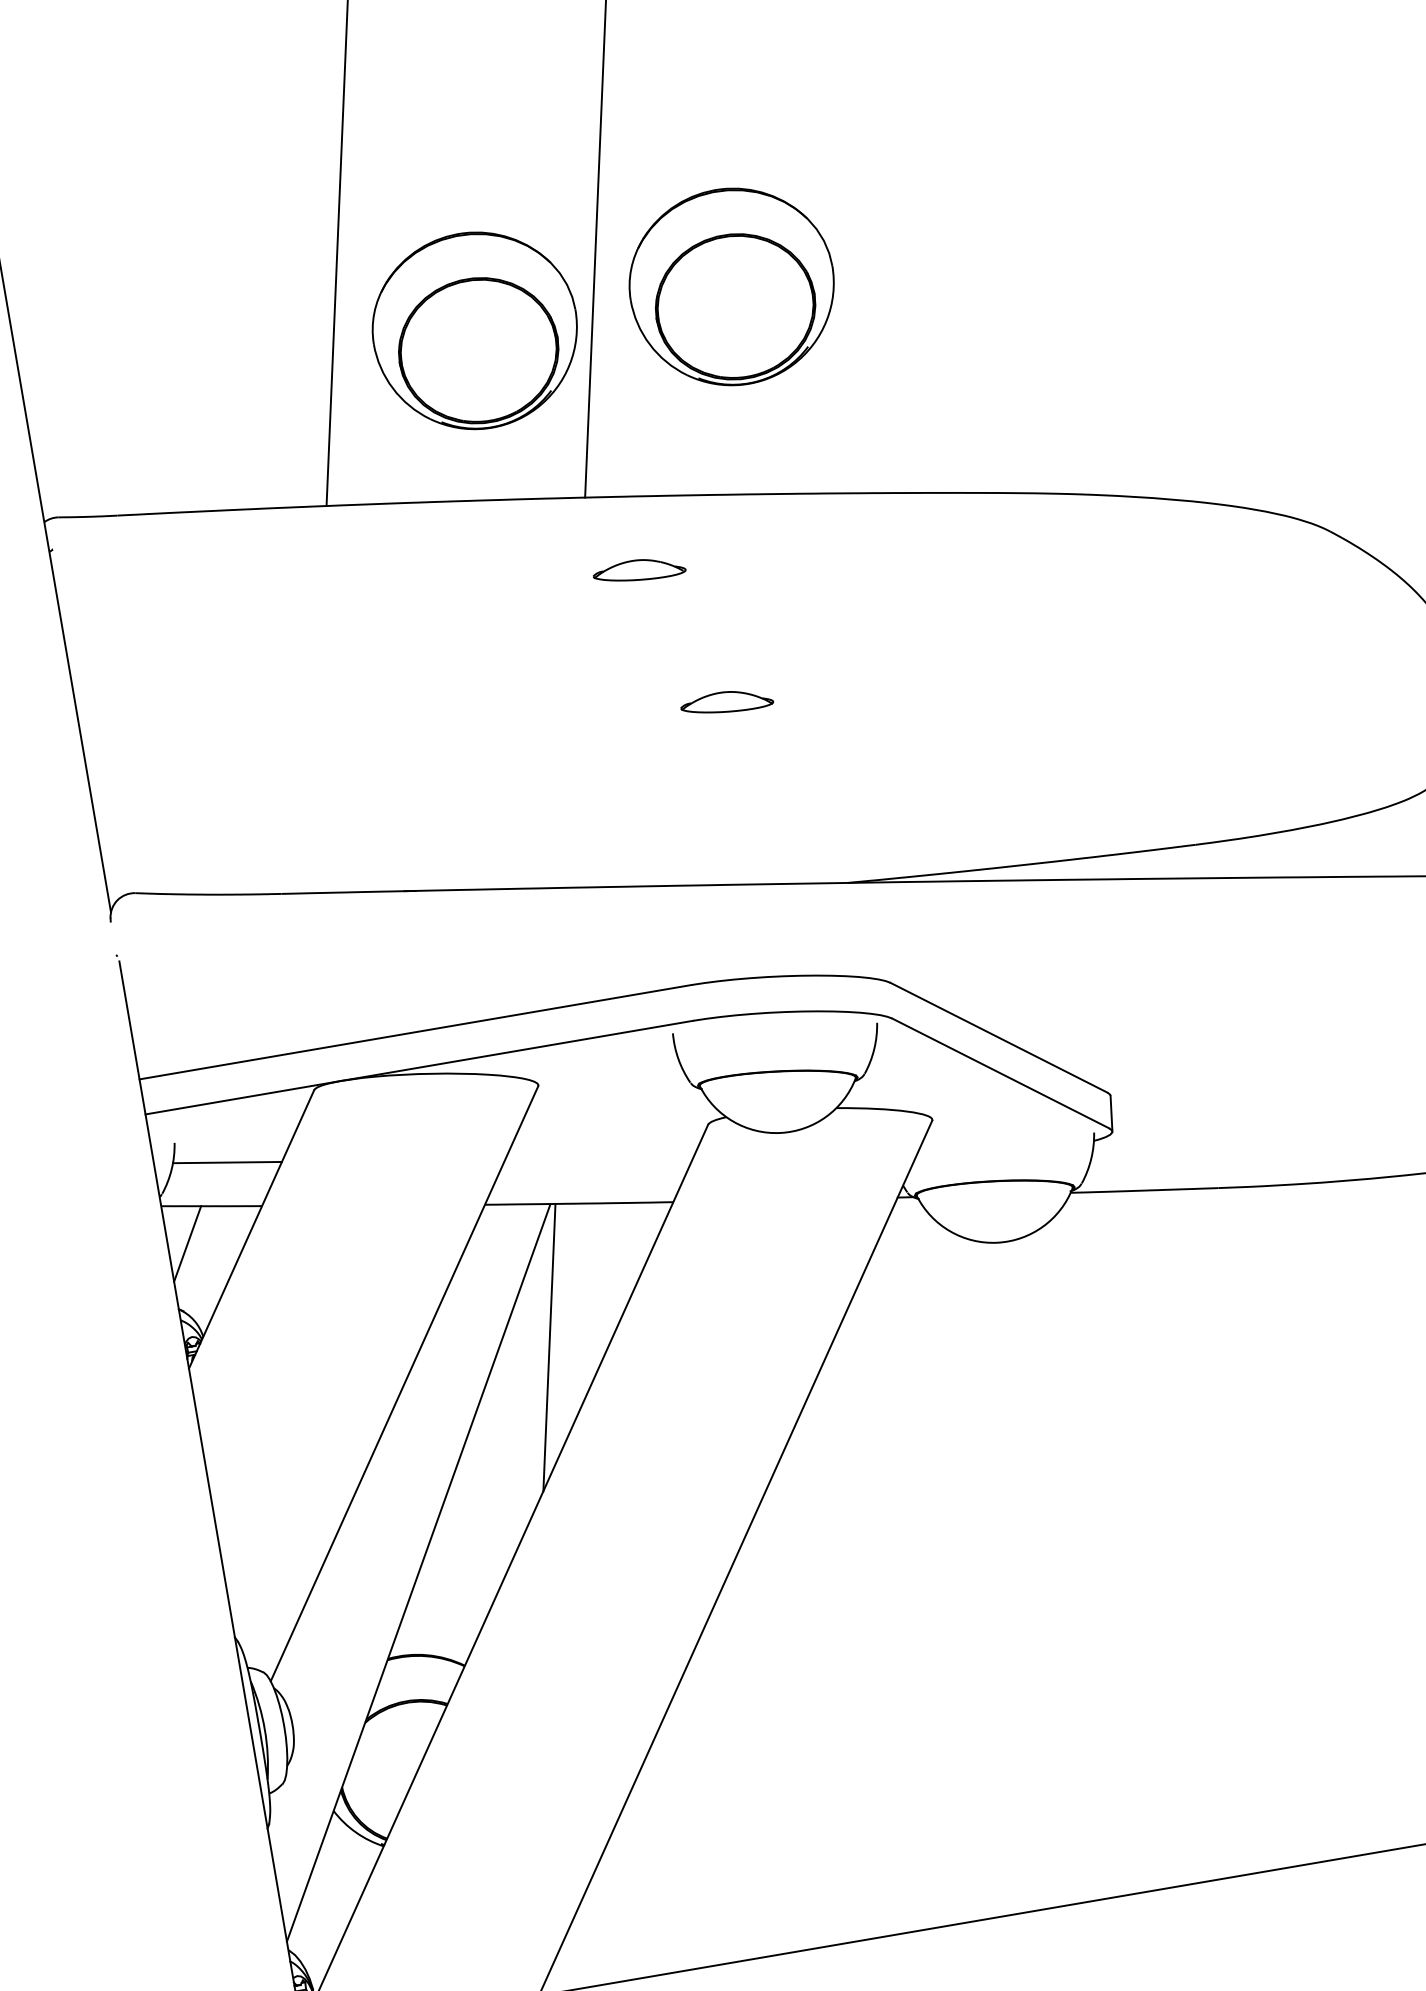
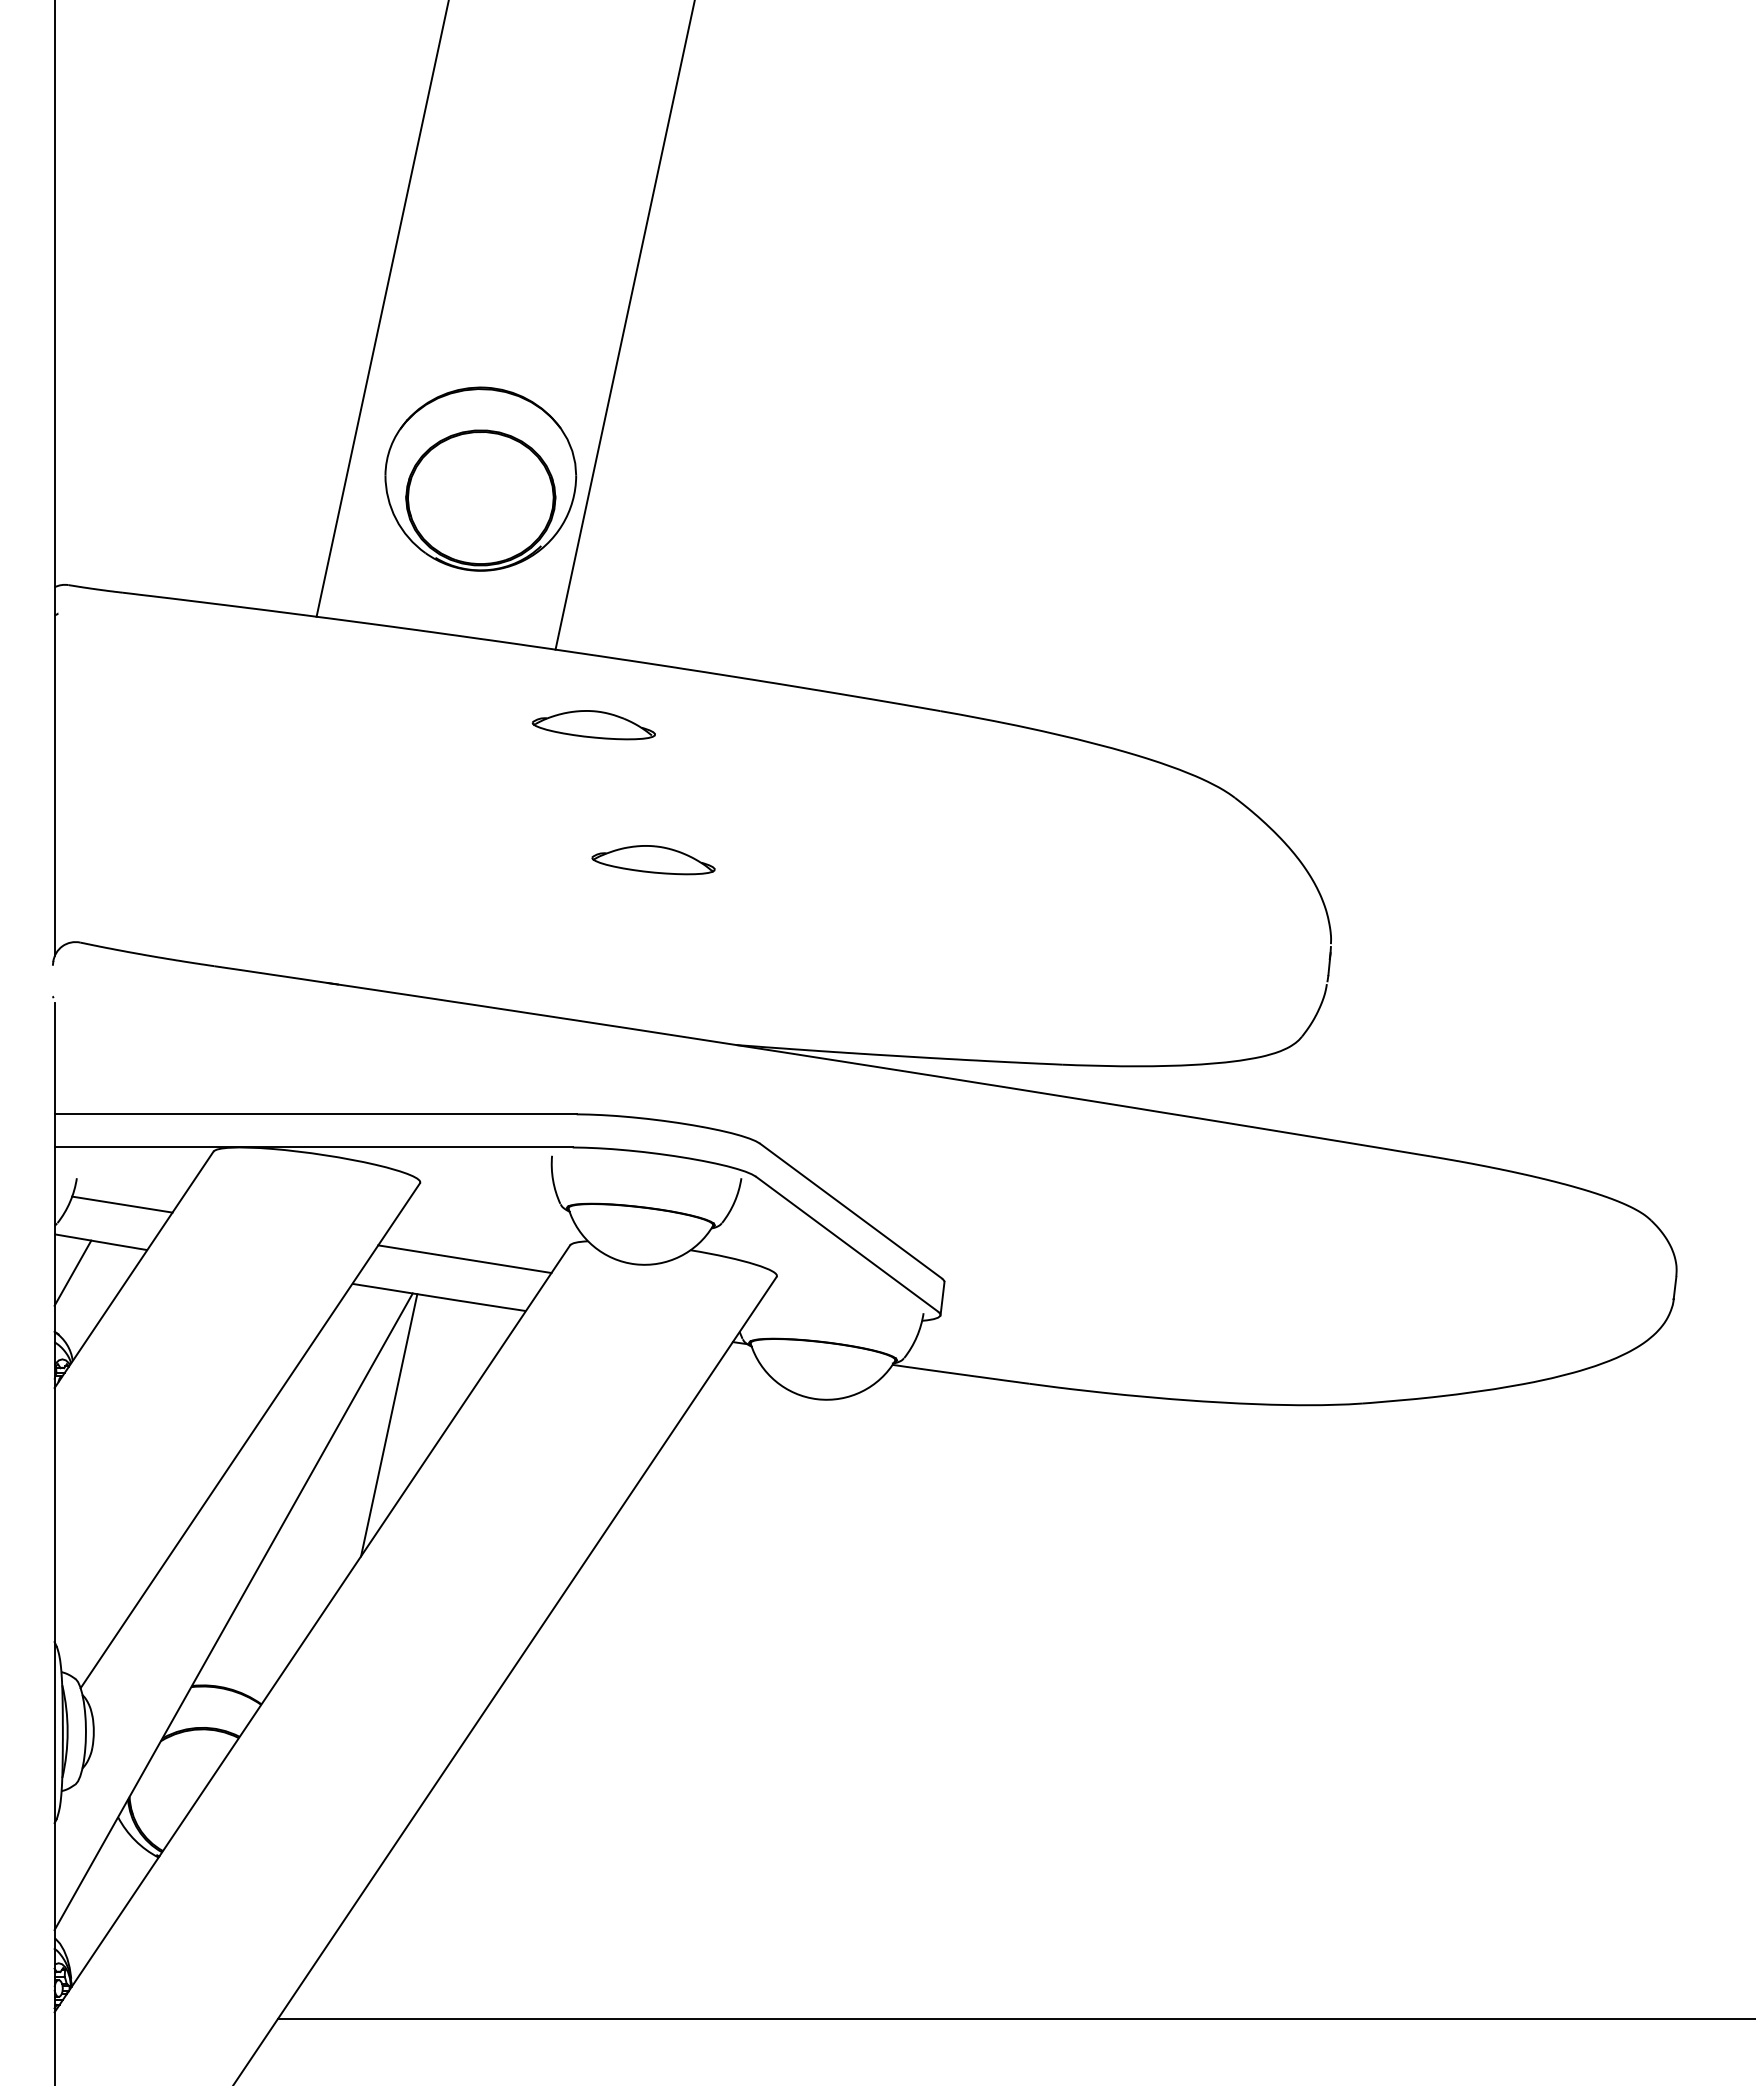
part: (731, 286) -> (723, 478), removed
part: (638, 570) -> (593, 725), size x1.43
part: (726, 702) -> (653, 860), size x1.43
line: (599, 1158) -> (464, 1259), added

